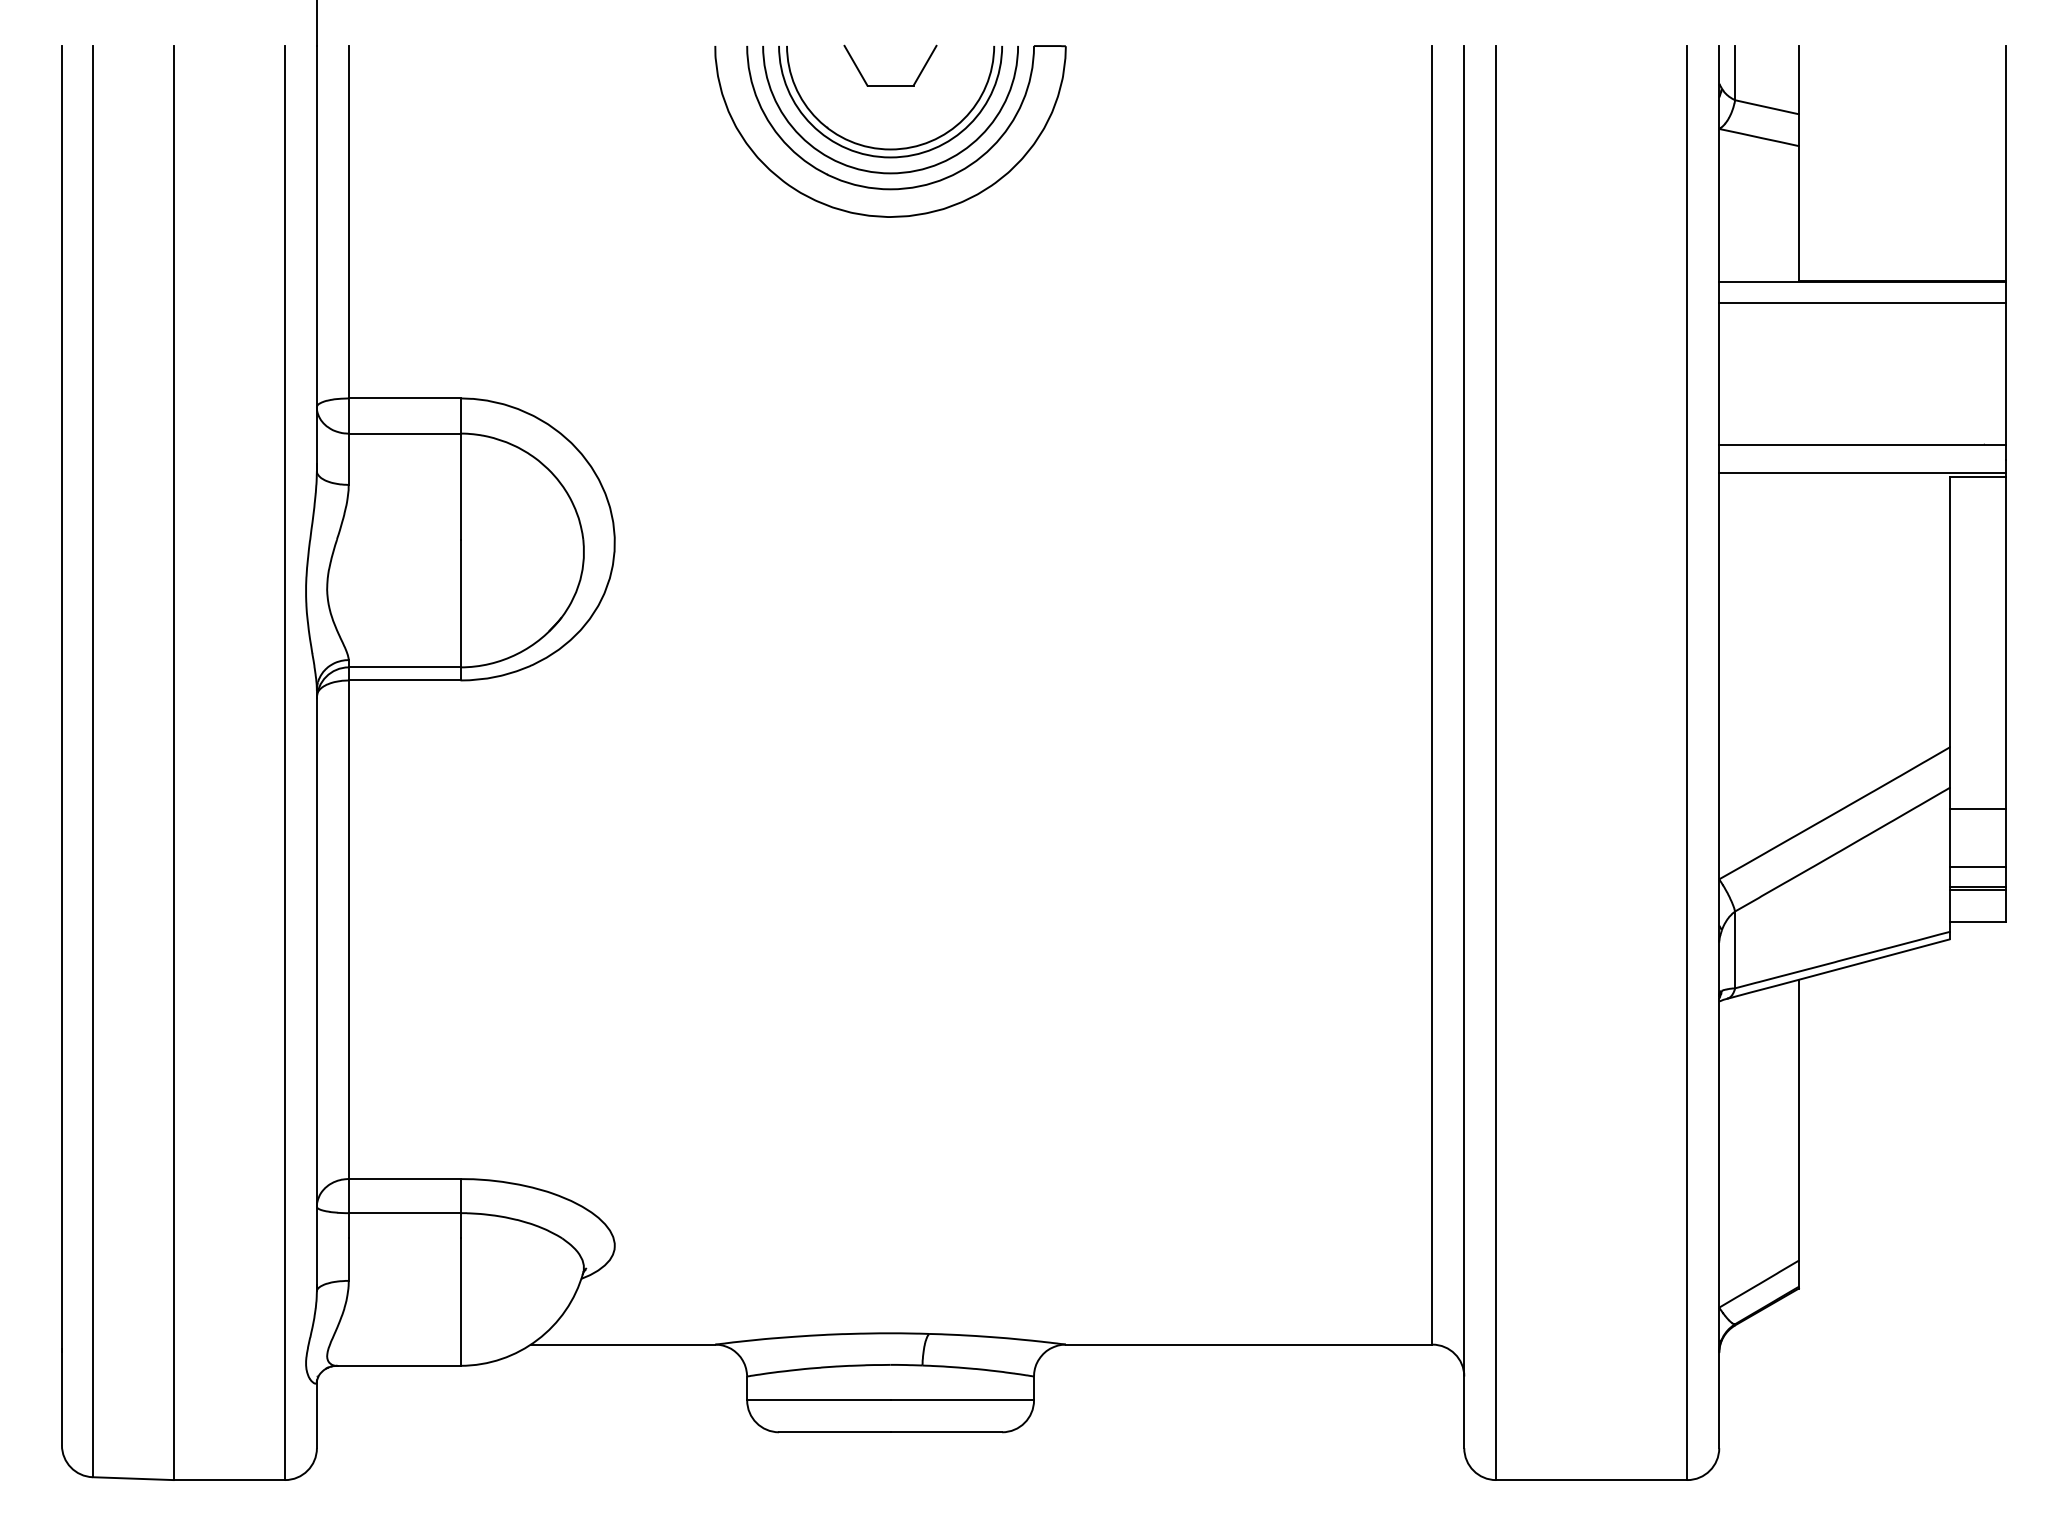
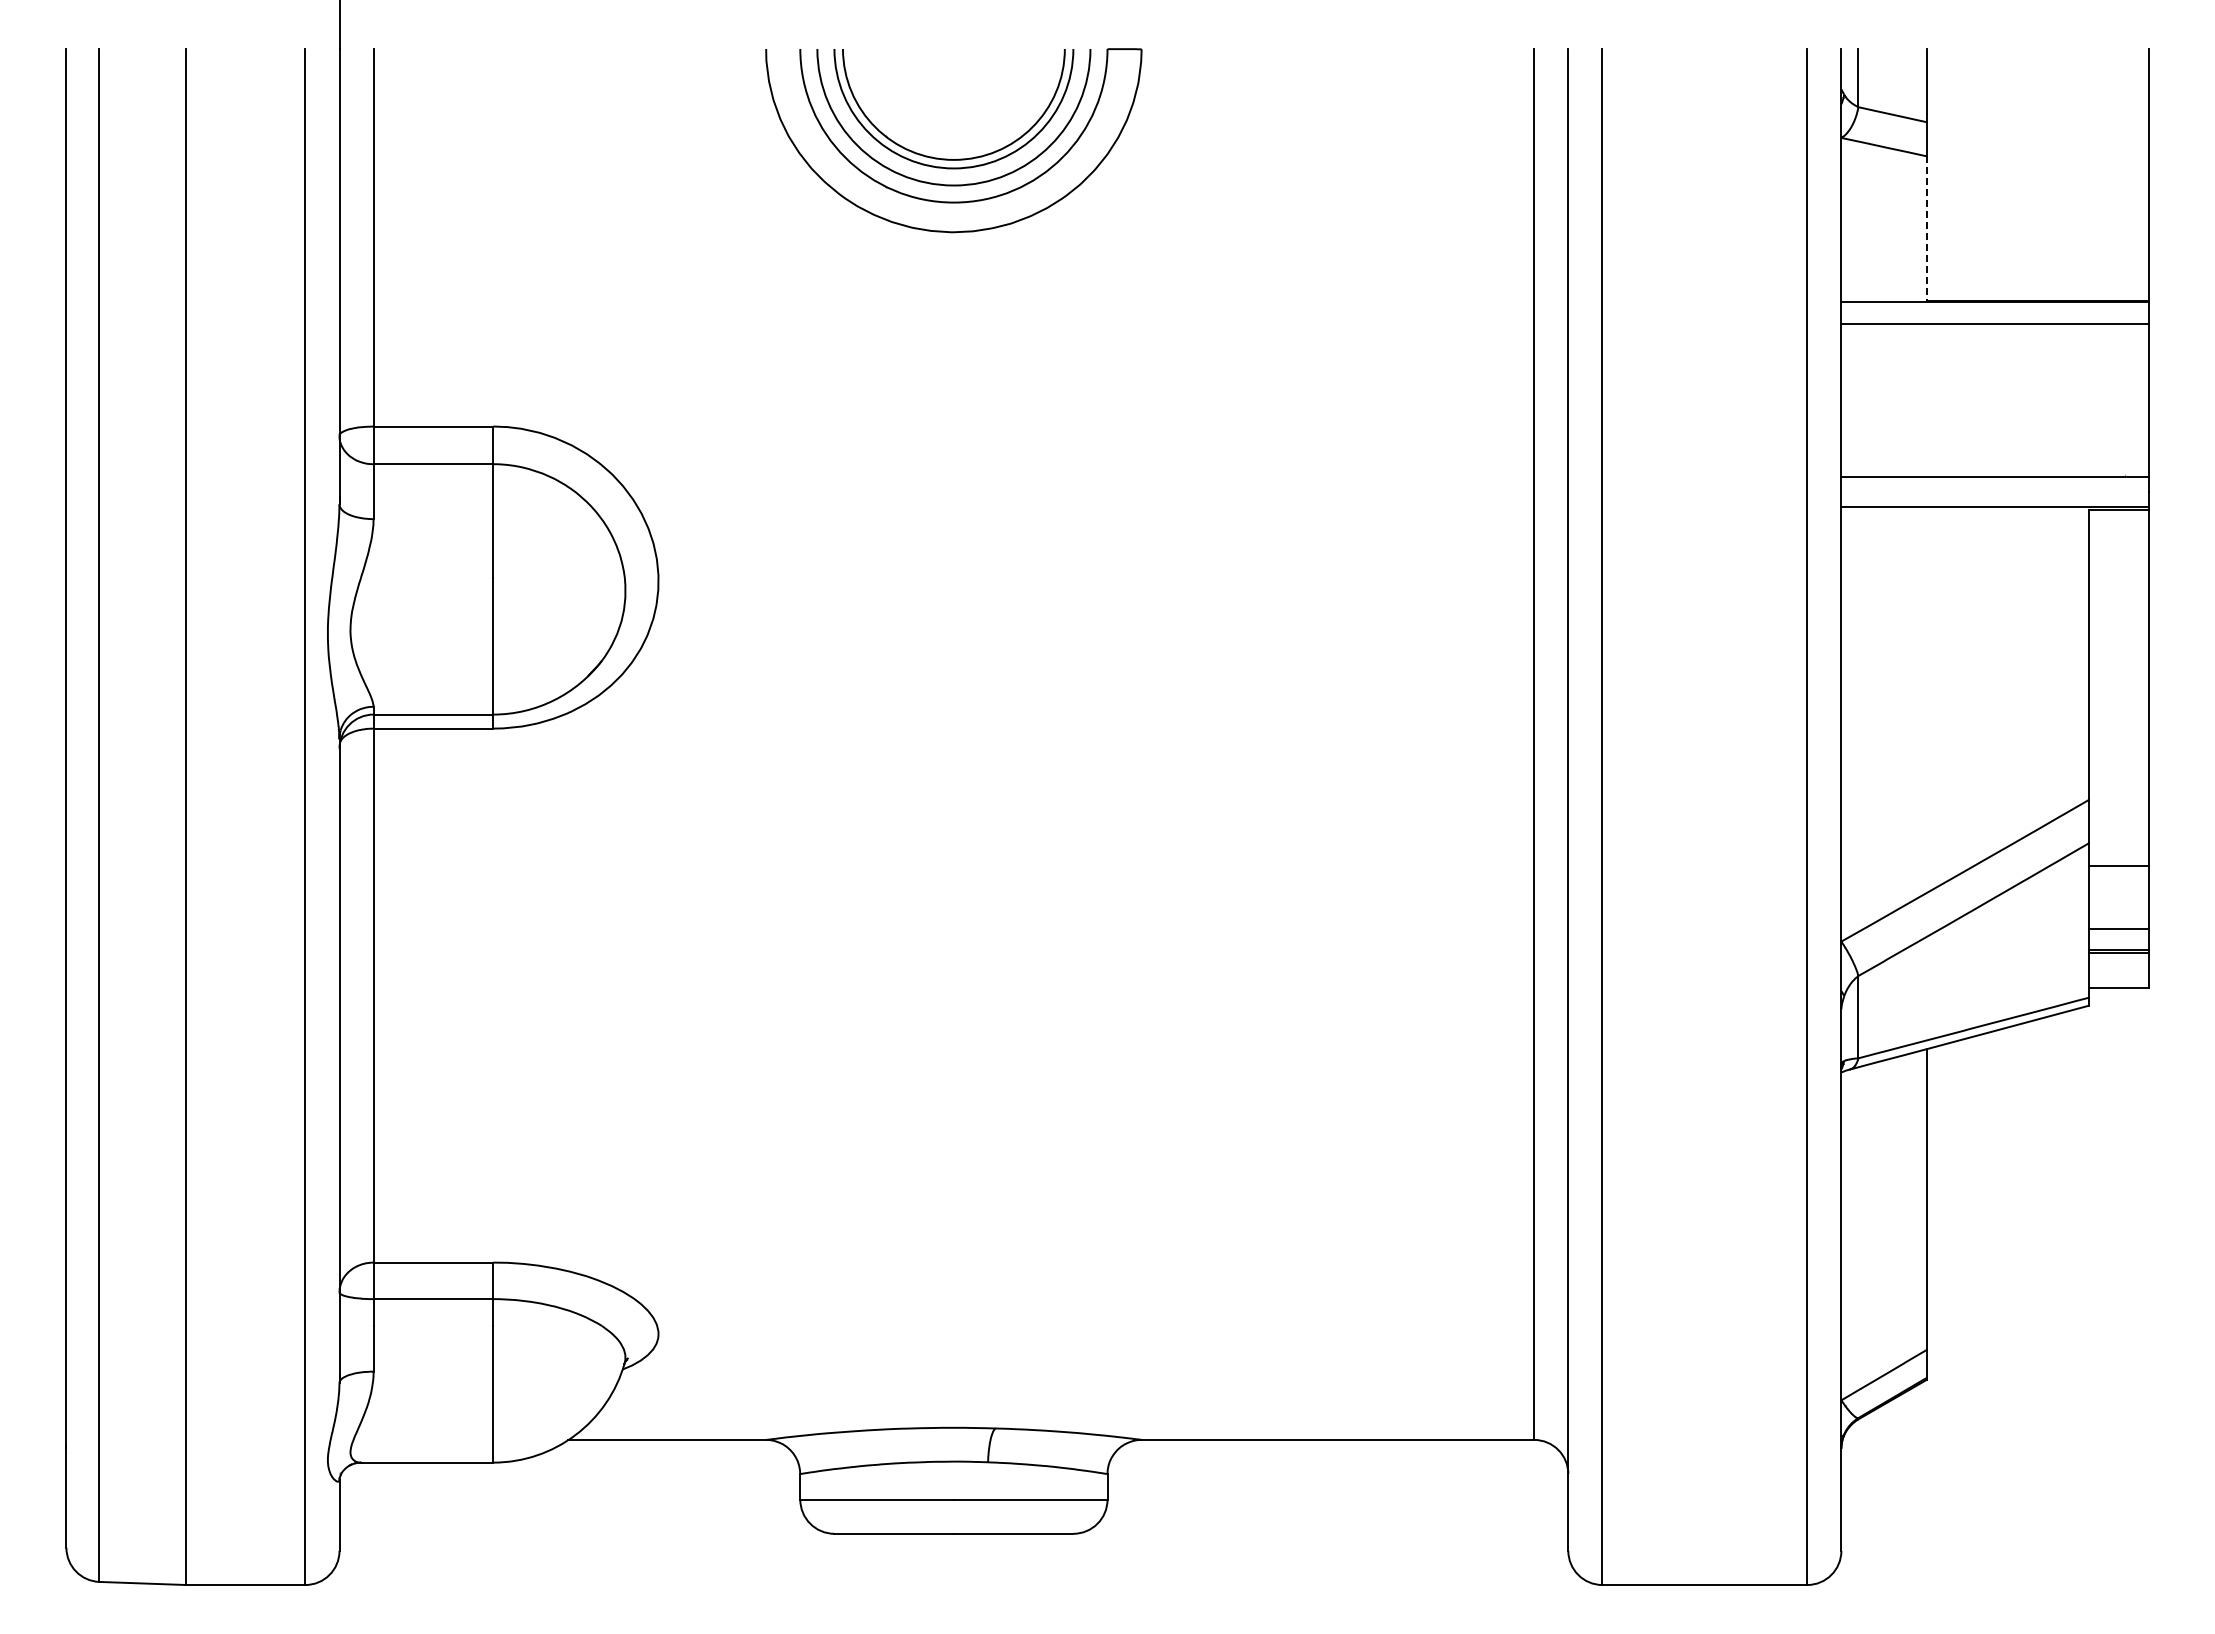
part: (890, 85) -> (953, 91), removed
line: (1798, 214) -> (1926, 229), solid -> dashed

